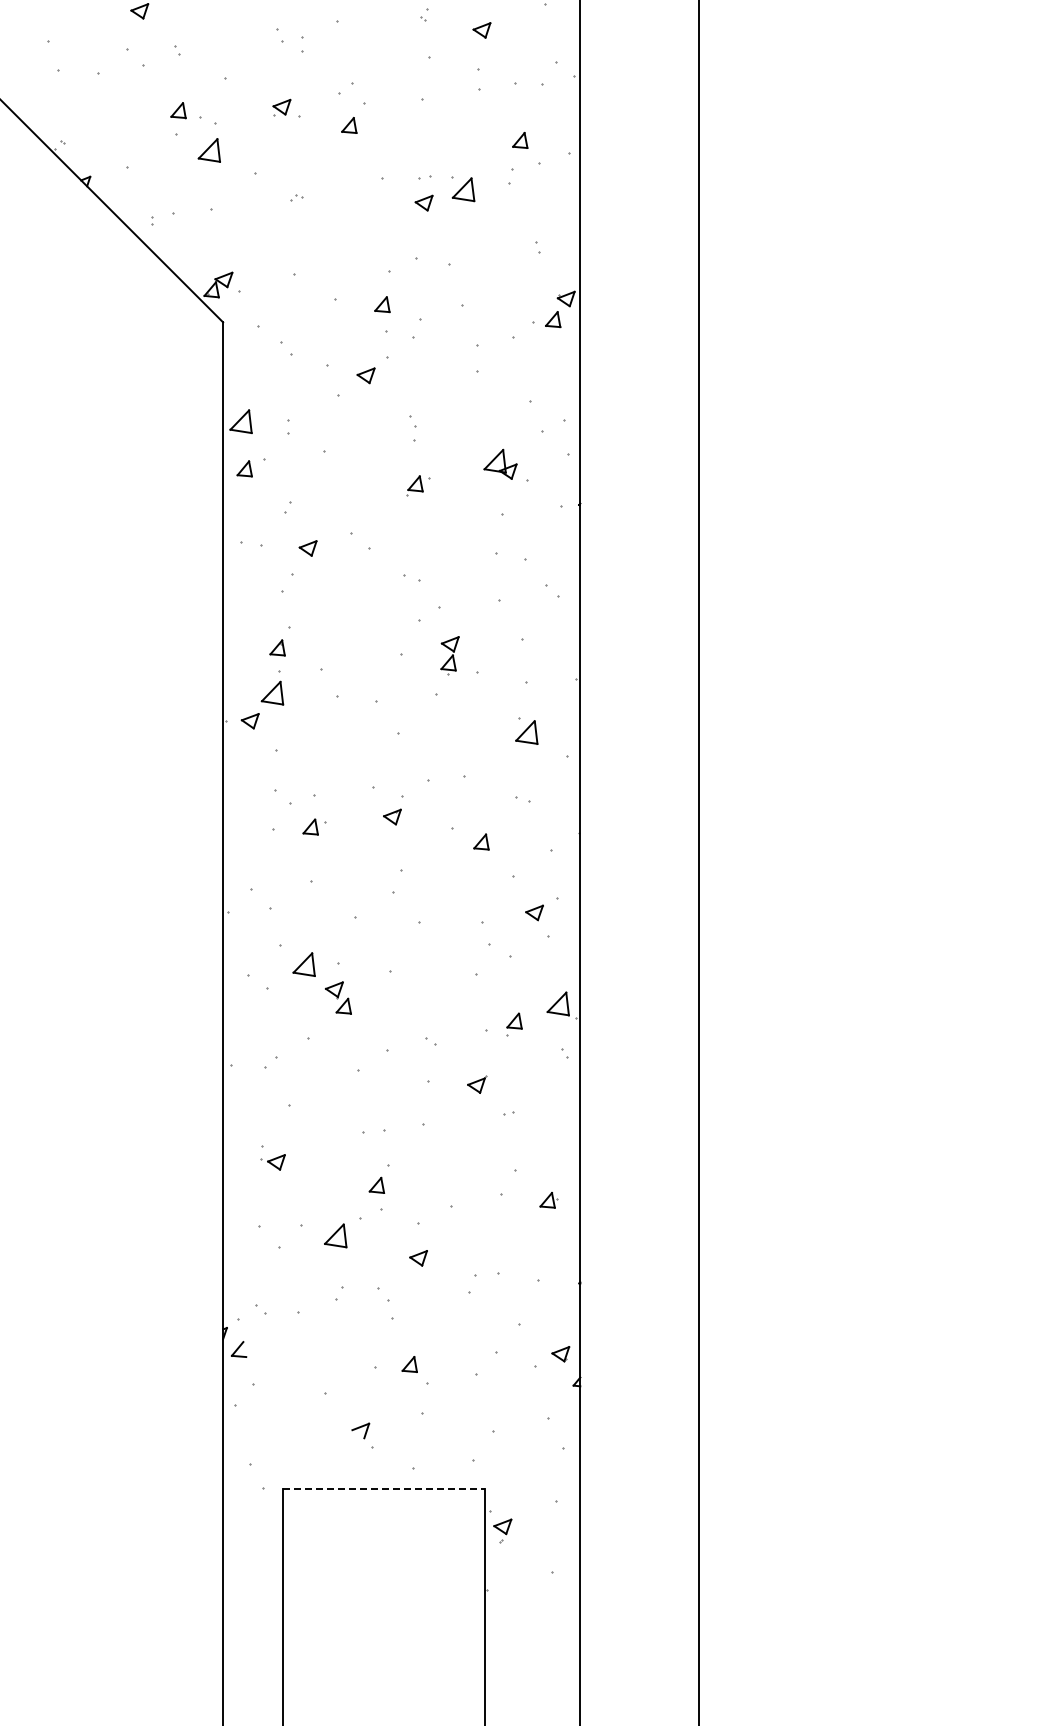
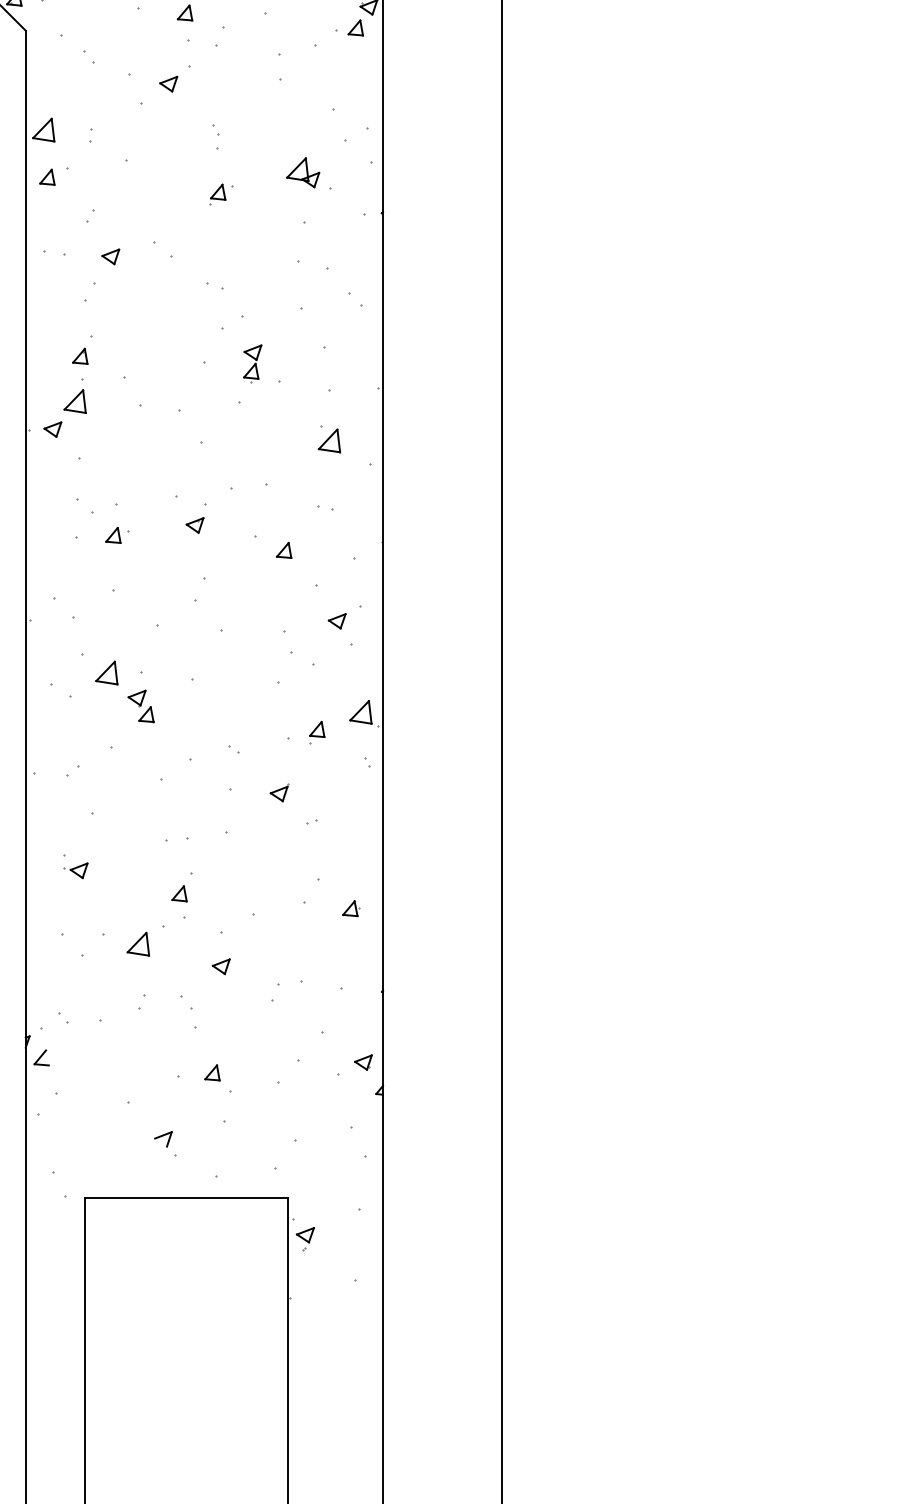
line: (384, 1489) -> (187, 1197), dashed -> solid

